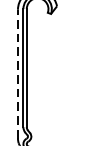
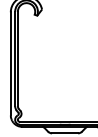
line: (17, 73) -> (10, 63), dashed -> solid

